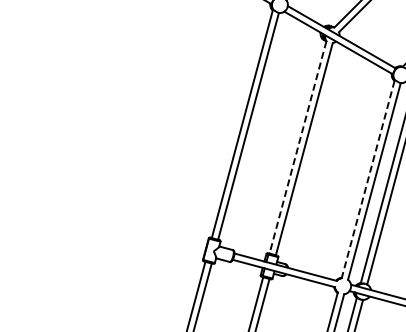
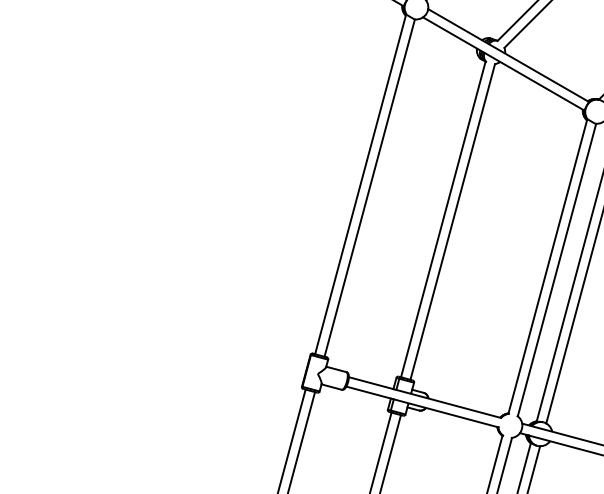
line: (297, 147) -> (442, 219), dashed -> solid
line: (368, 179) -> (548, 267), dashed -> solid

